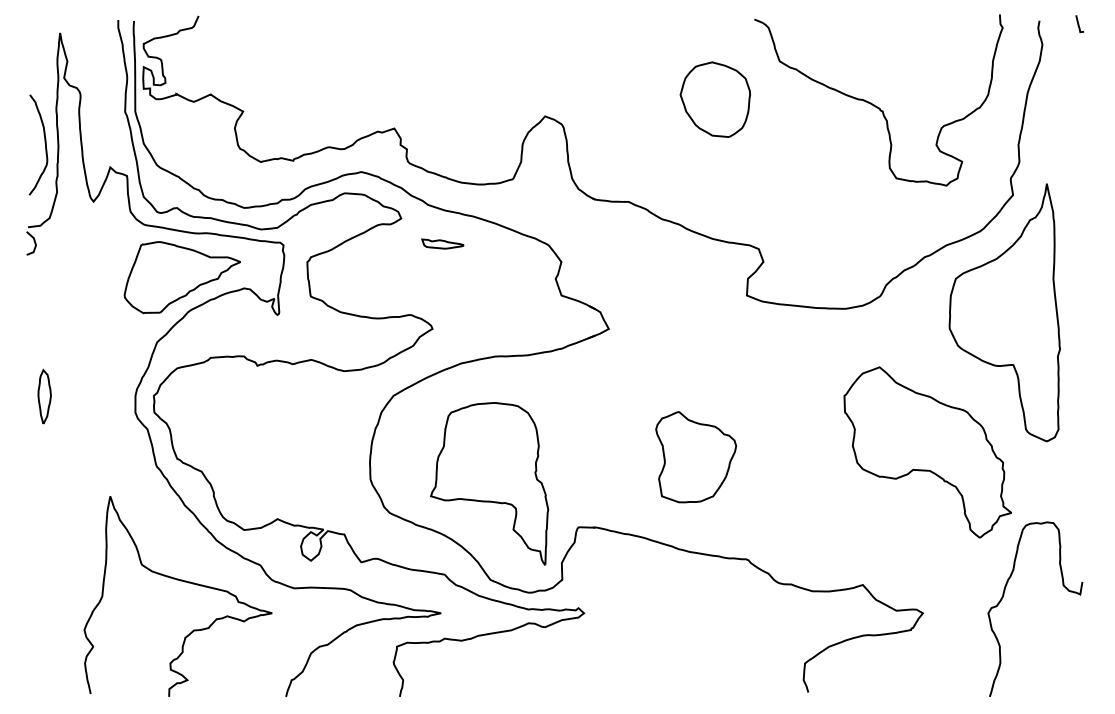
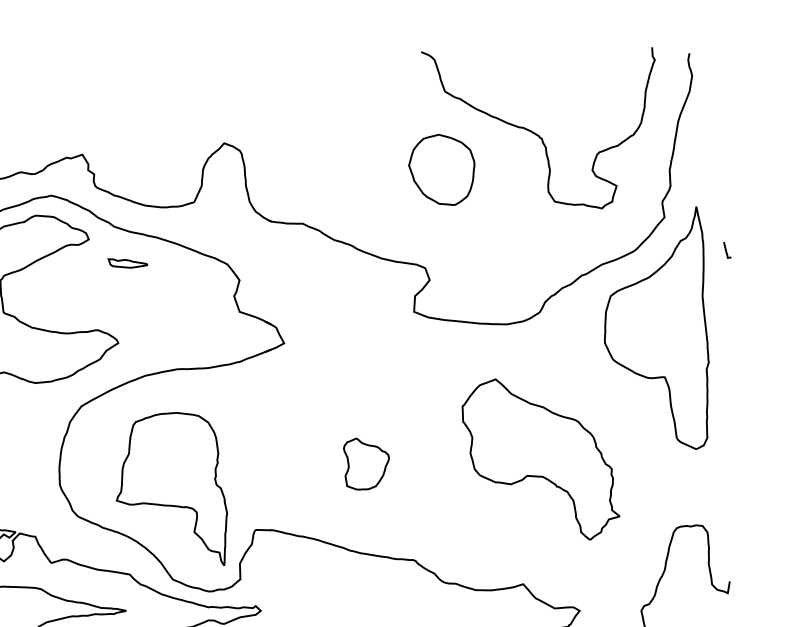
curve: (1079, 24) -> (727, 250), moved
part: (714, 99) -> (441, 169), moved
part: (927, 452) -> (540, 459), moved
part: (696, 457) -> (366, 464), size x0.6

